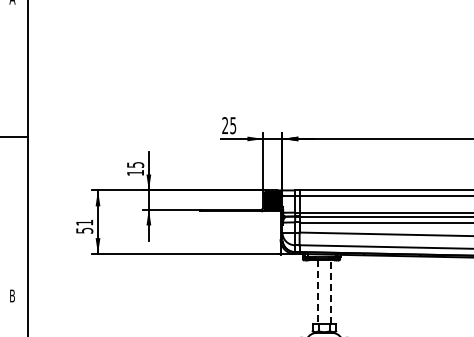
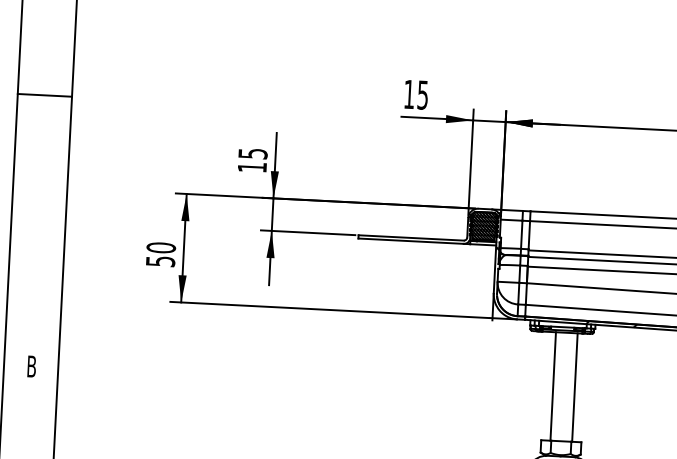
text: (225, 125) -> (409, 94), 25 -> 15
text: (84, 222) -> (160, 247), 51 -> 50
line: (318, 292) -> (553, 387), dashed -> solid
line: (330, 292) -> (574, 388), dashed -> solid

